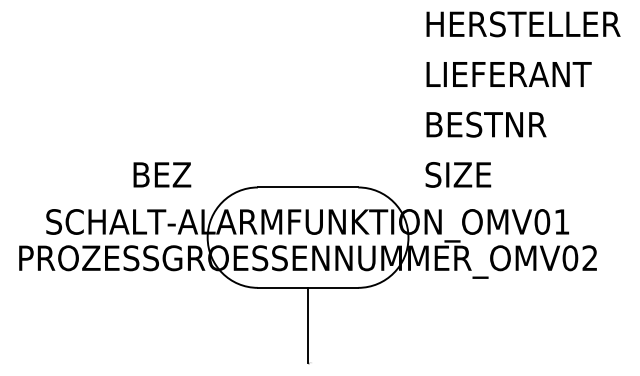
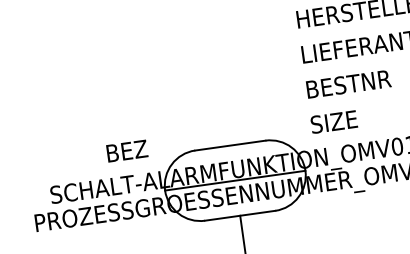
line: (307, 237) -> (234, 180), added

